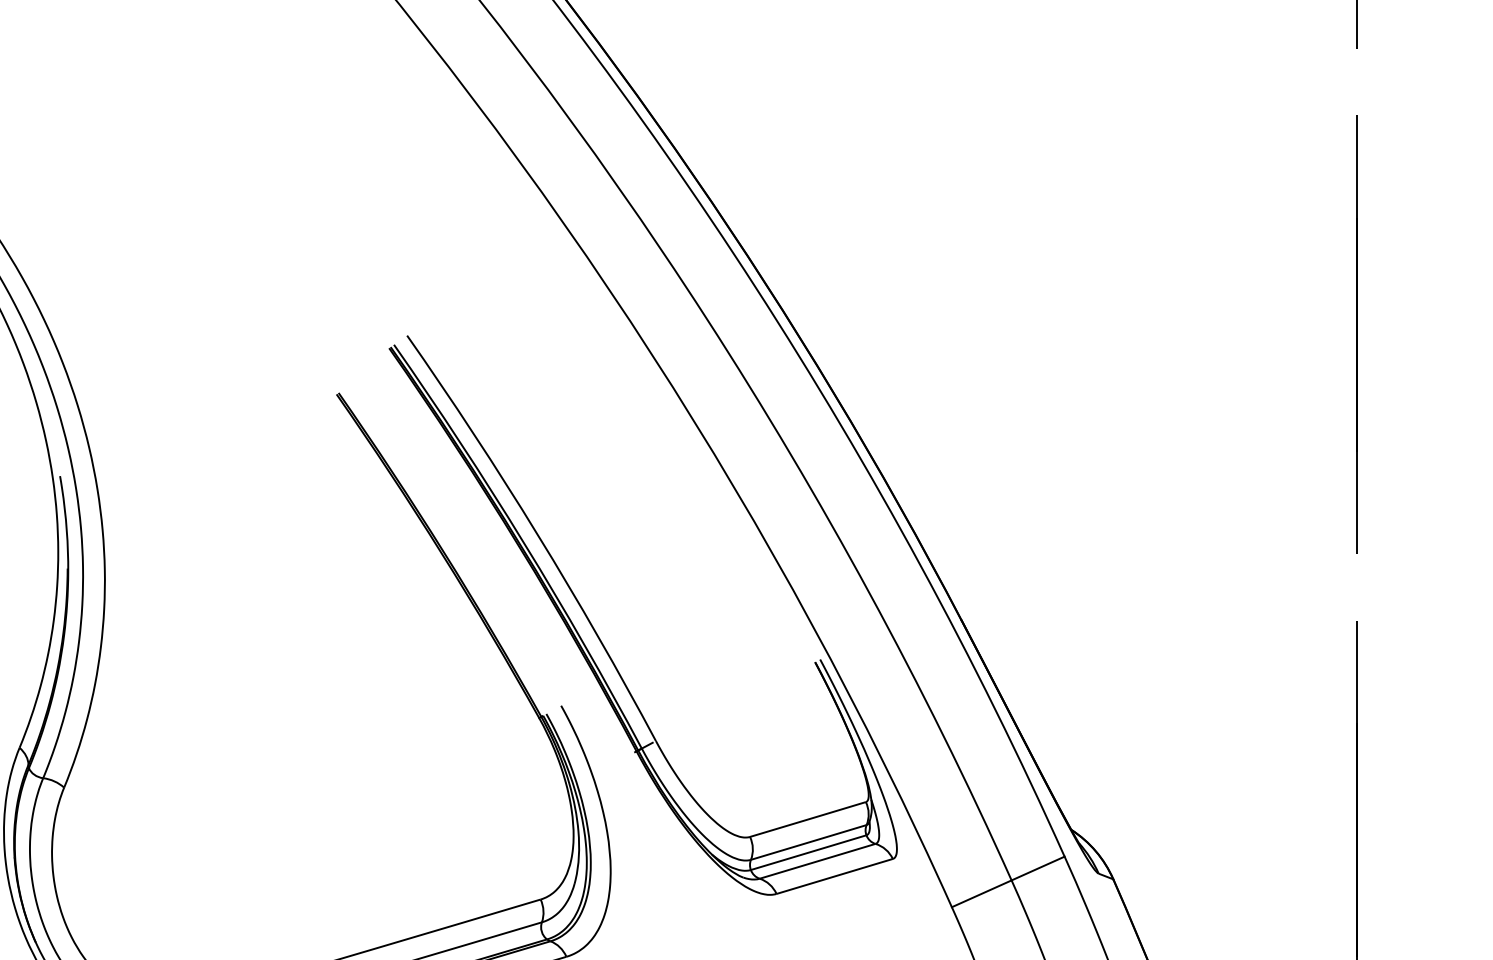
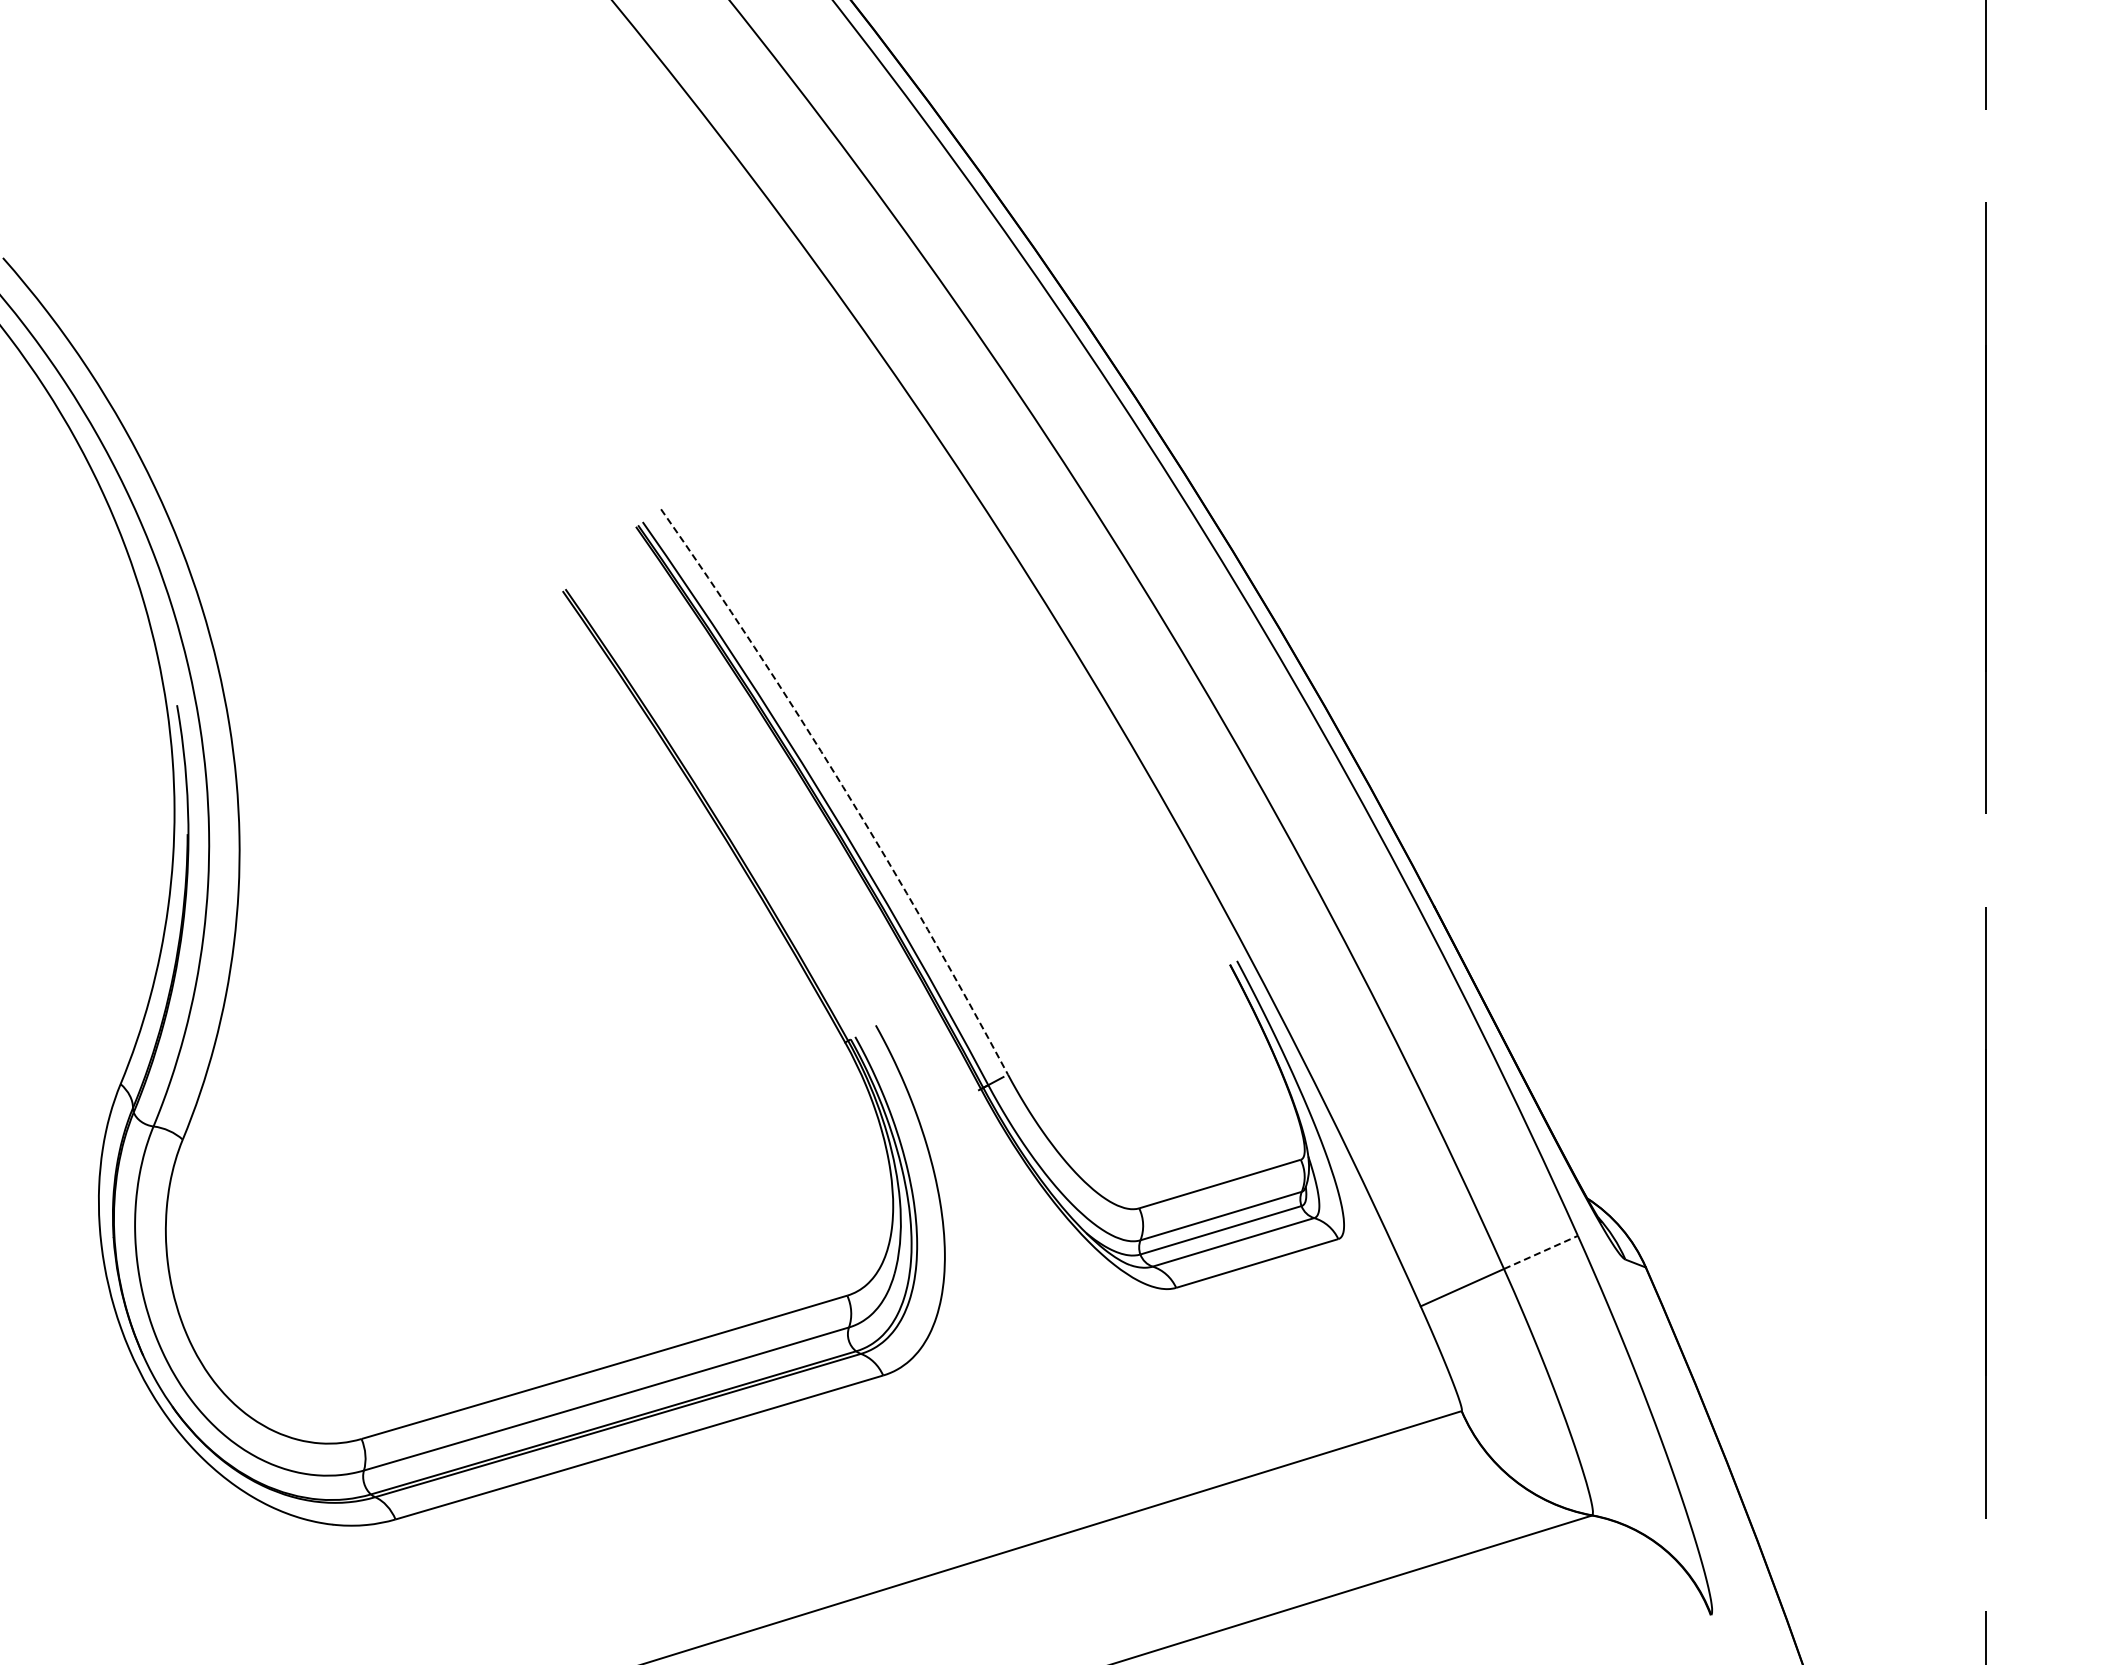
arc: (537, 534) -> (843, 786), solid -> dashed
line: (1037, 868) -> (1540, 1252), solid -> dashed

